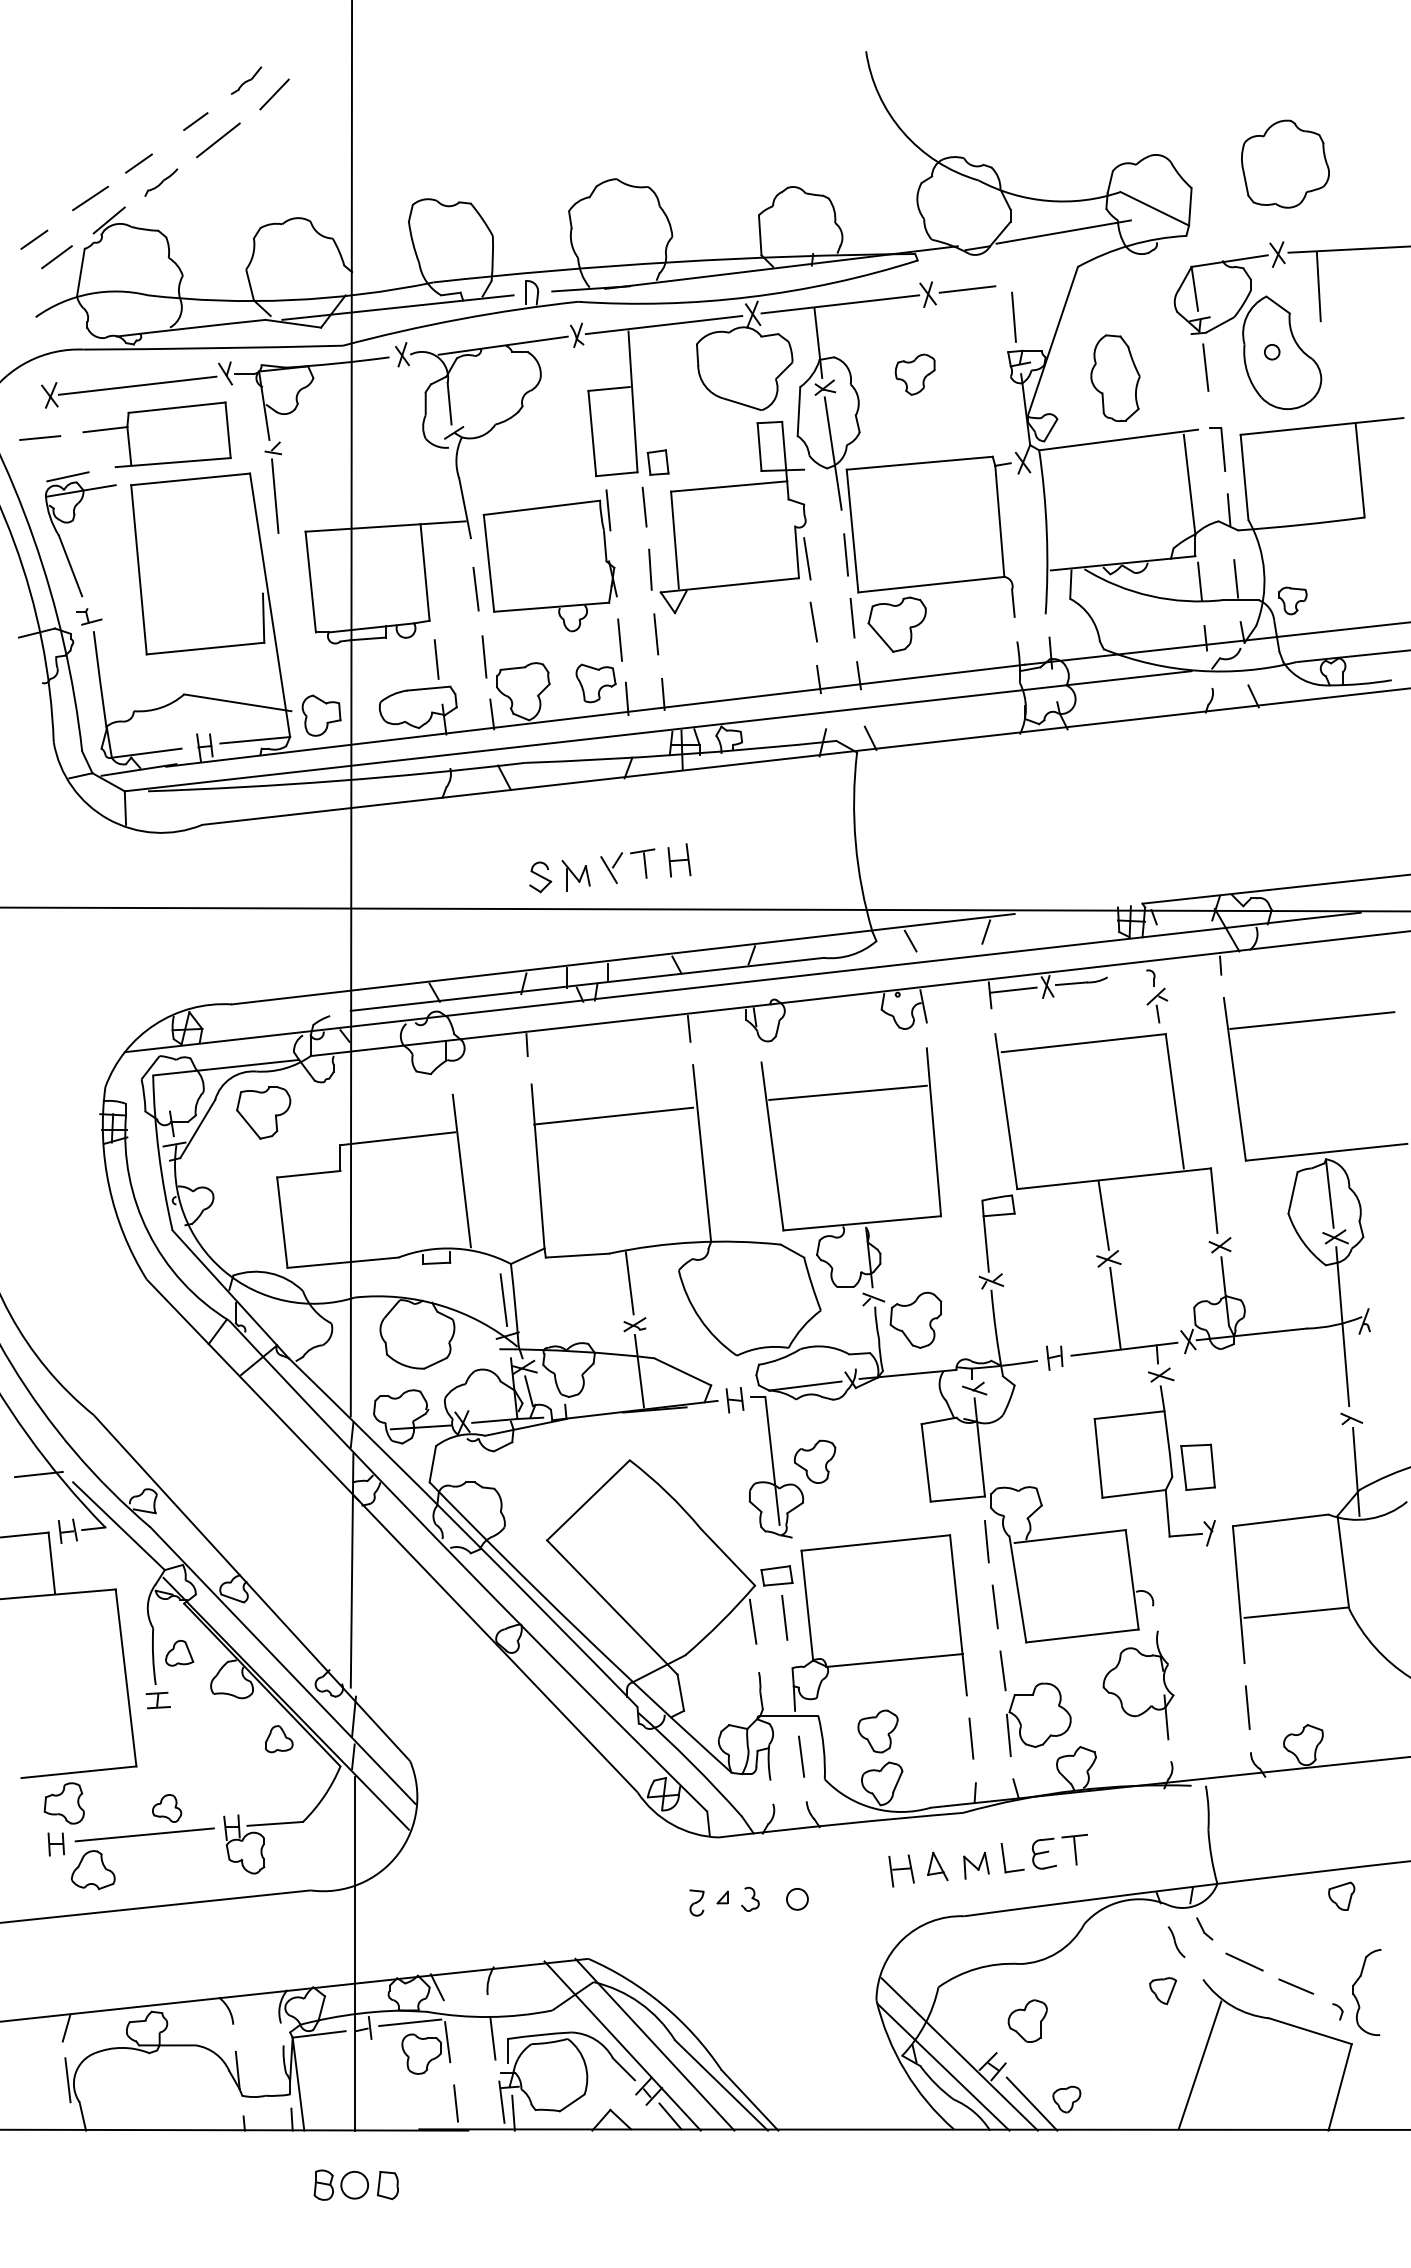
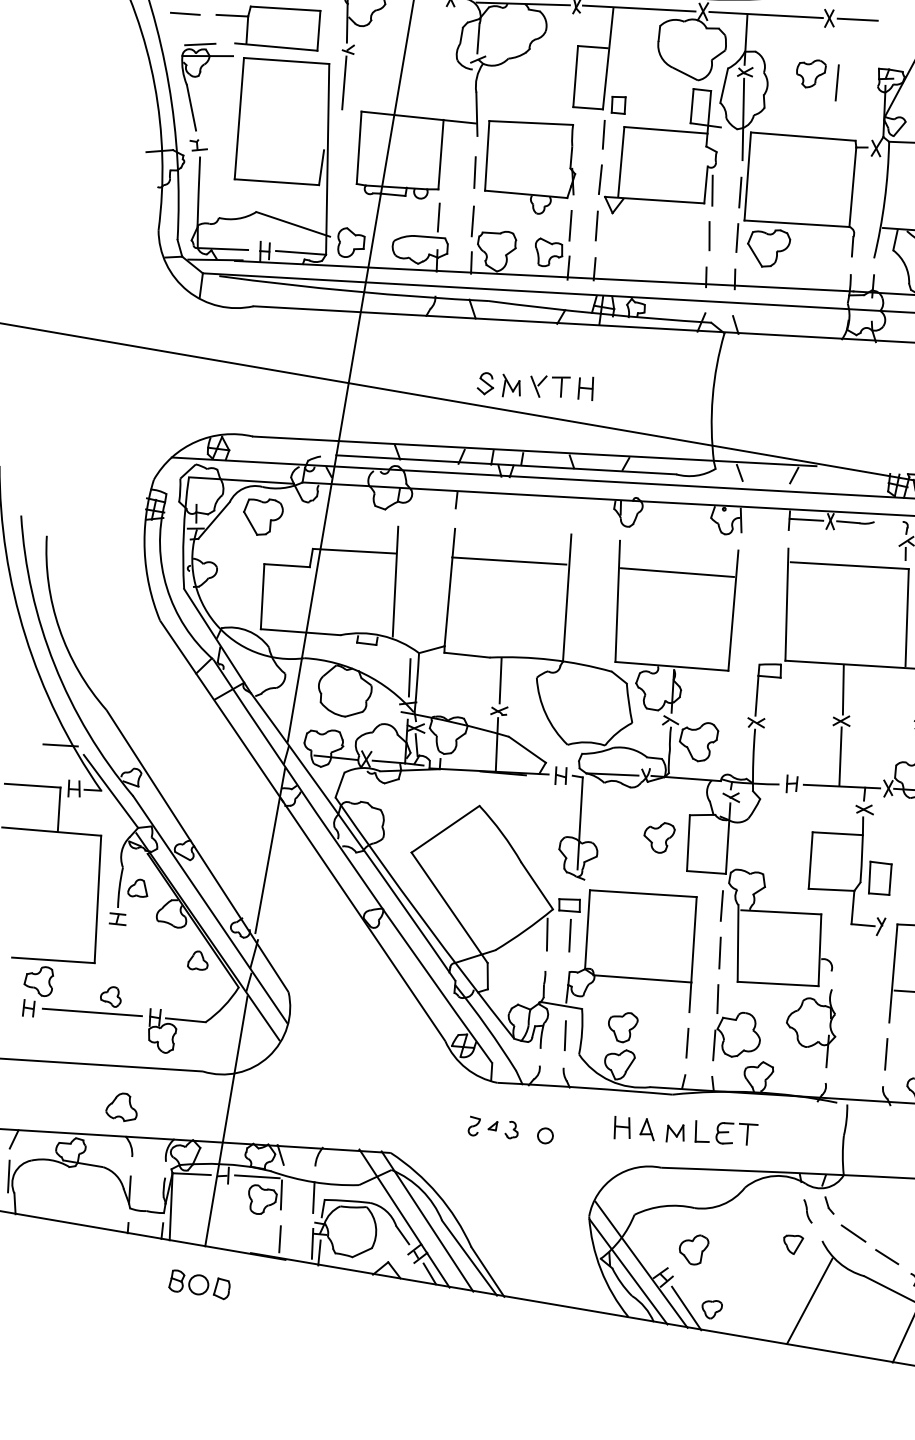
line: (1013, 316) -> (836, 82), moved
line: (608, 510) -> (577, 132), removed
line: (688, 1028) -> (572, 508), removed
part: (814, 1461) -> (658, 837), moved
part: (93, 1870) -> (122, 1107), moved

